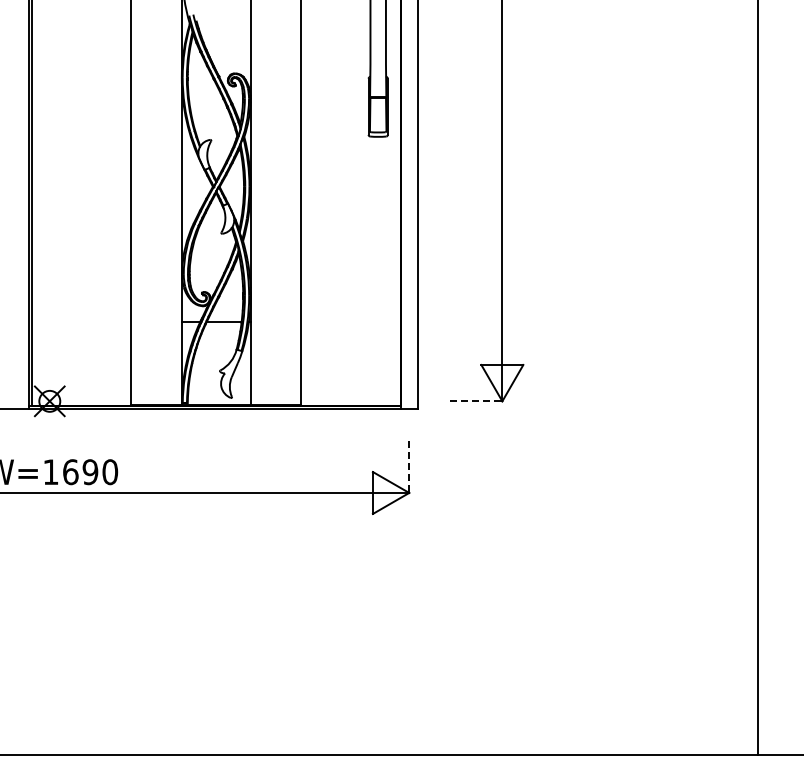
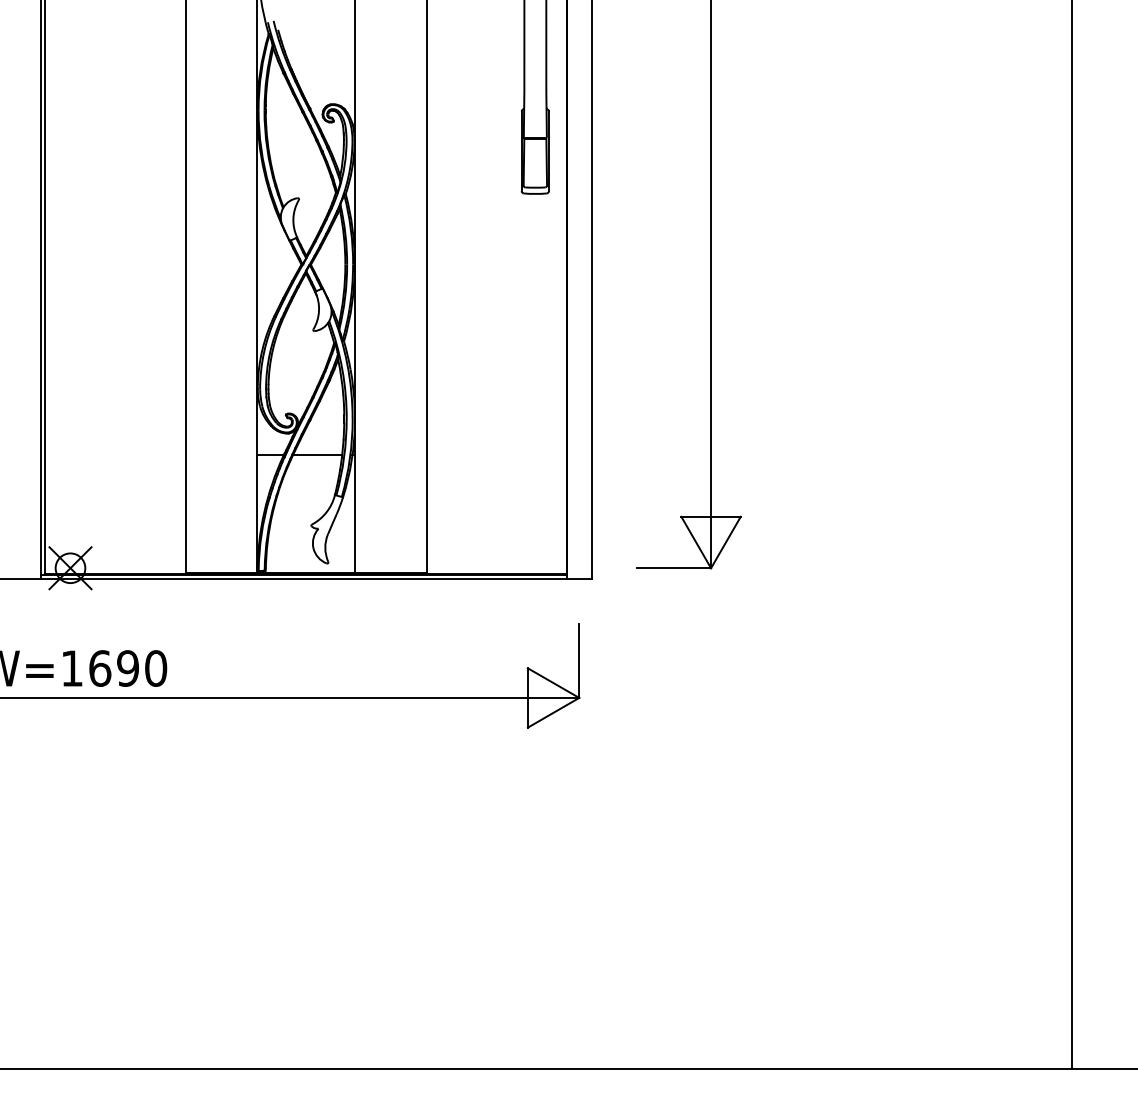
line: (476, 401) -> (674, 568), dashed -> solid
line: (409, 467) -> (579, 661), dashed -> solid

